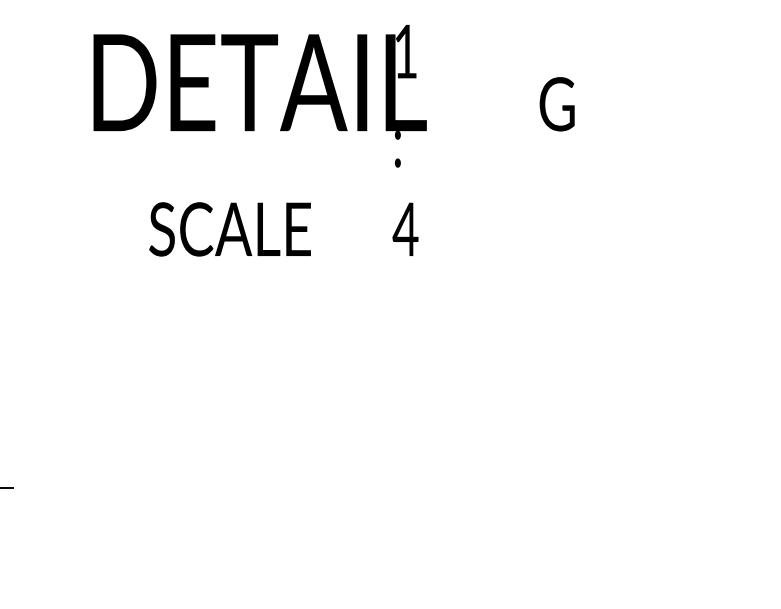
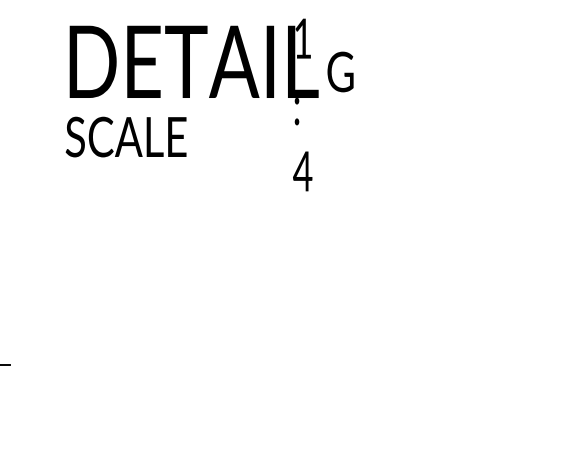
text: (556, 104) -> (340, 72), moved
text: (229, 229) -> (125, 137), moved

